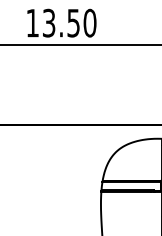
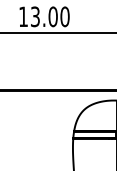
text: (73, 22) -> (53, 16), 13.50 -> 13.00

